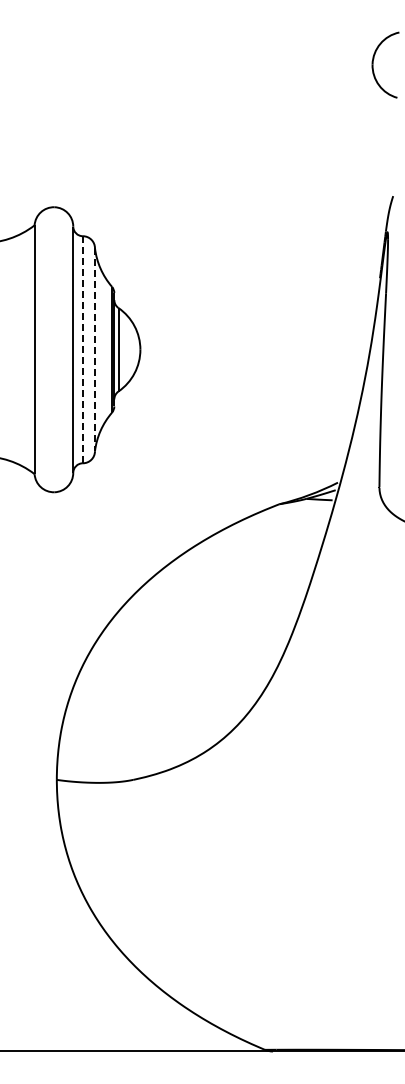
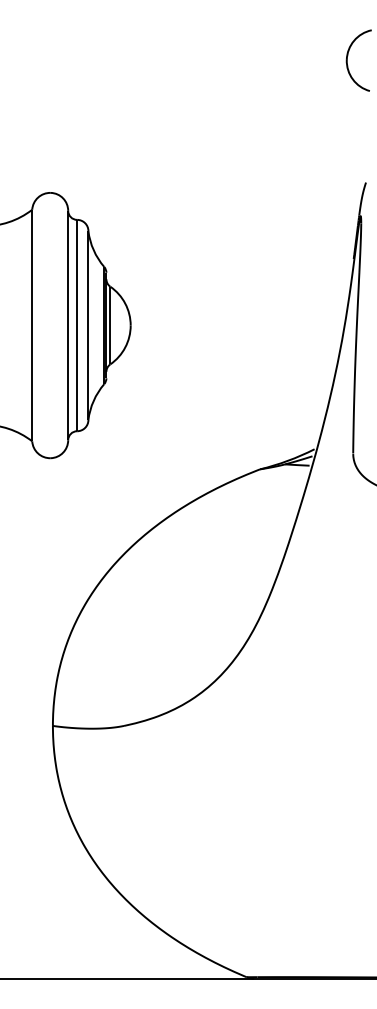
line: (82, 349) -> (76, 325), dashed -> solid
line: (94, 350) -> (87, 326), dashed -> solid

